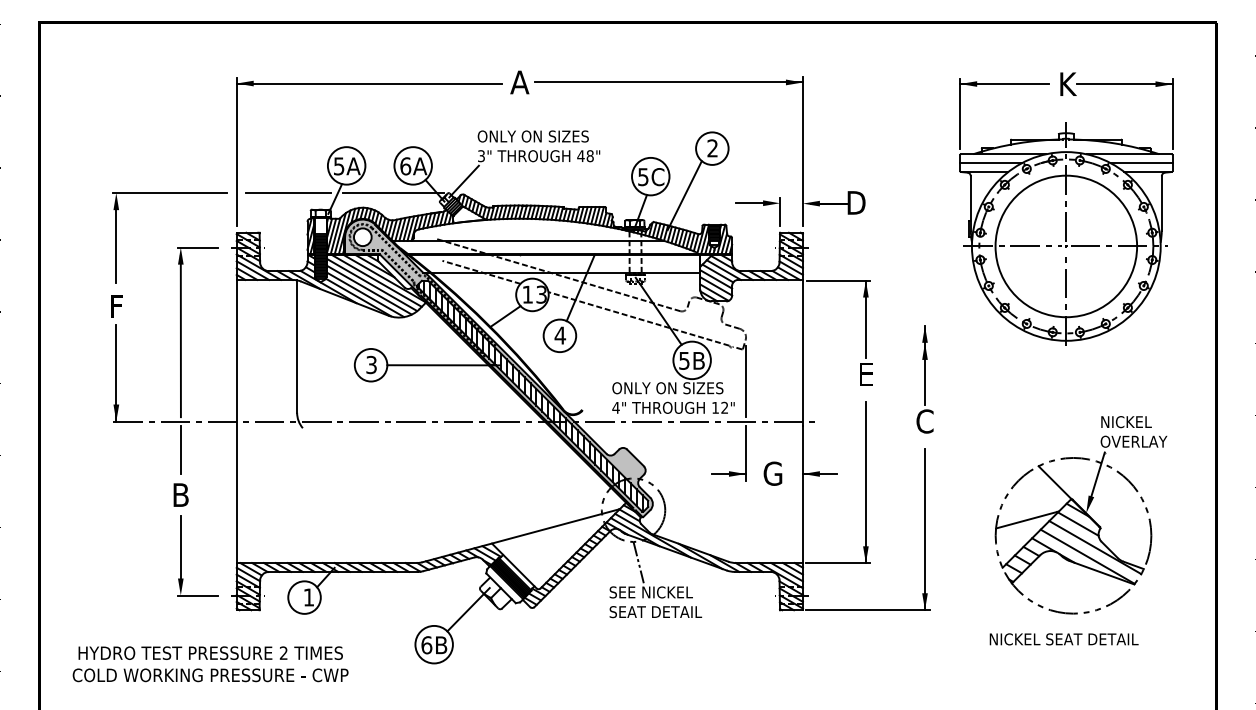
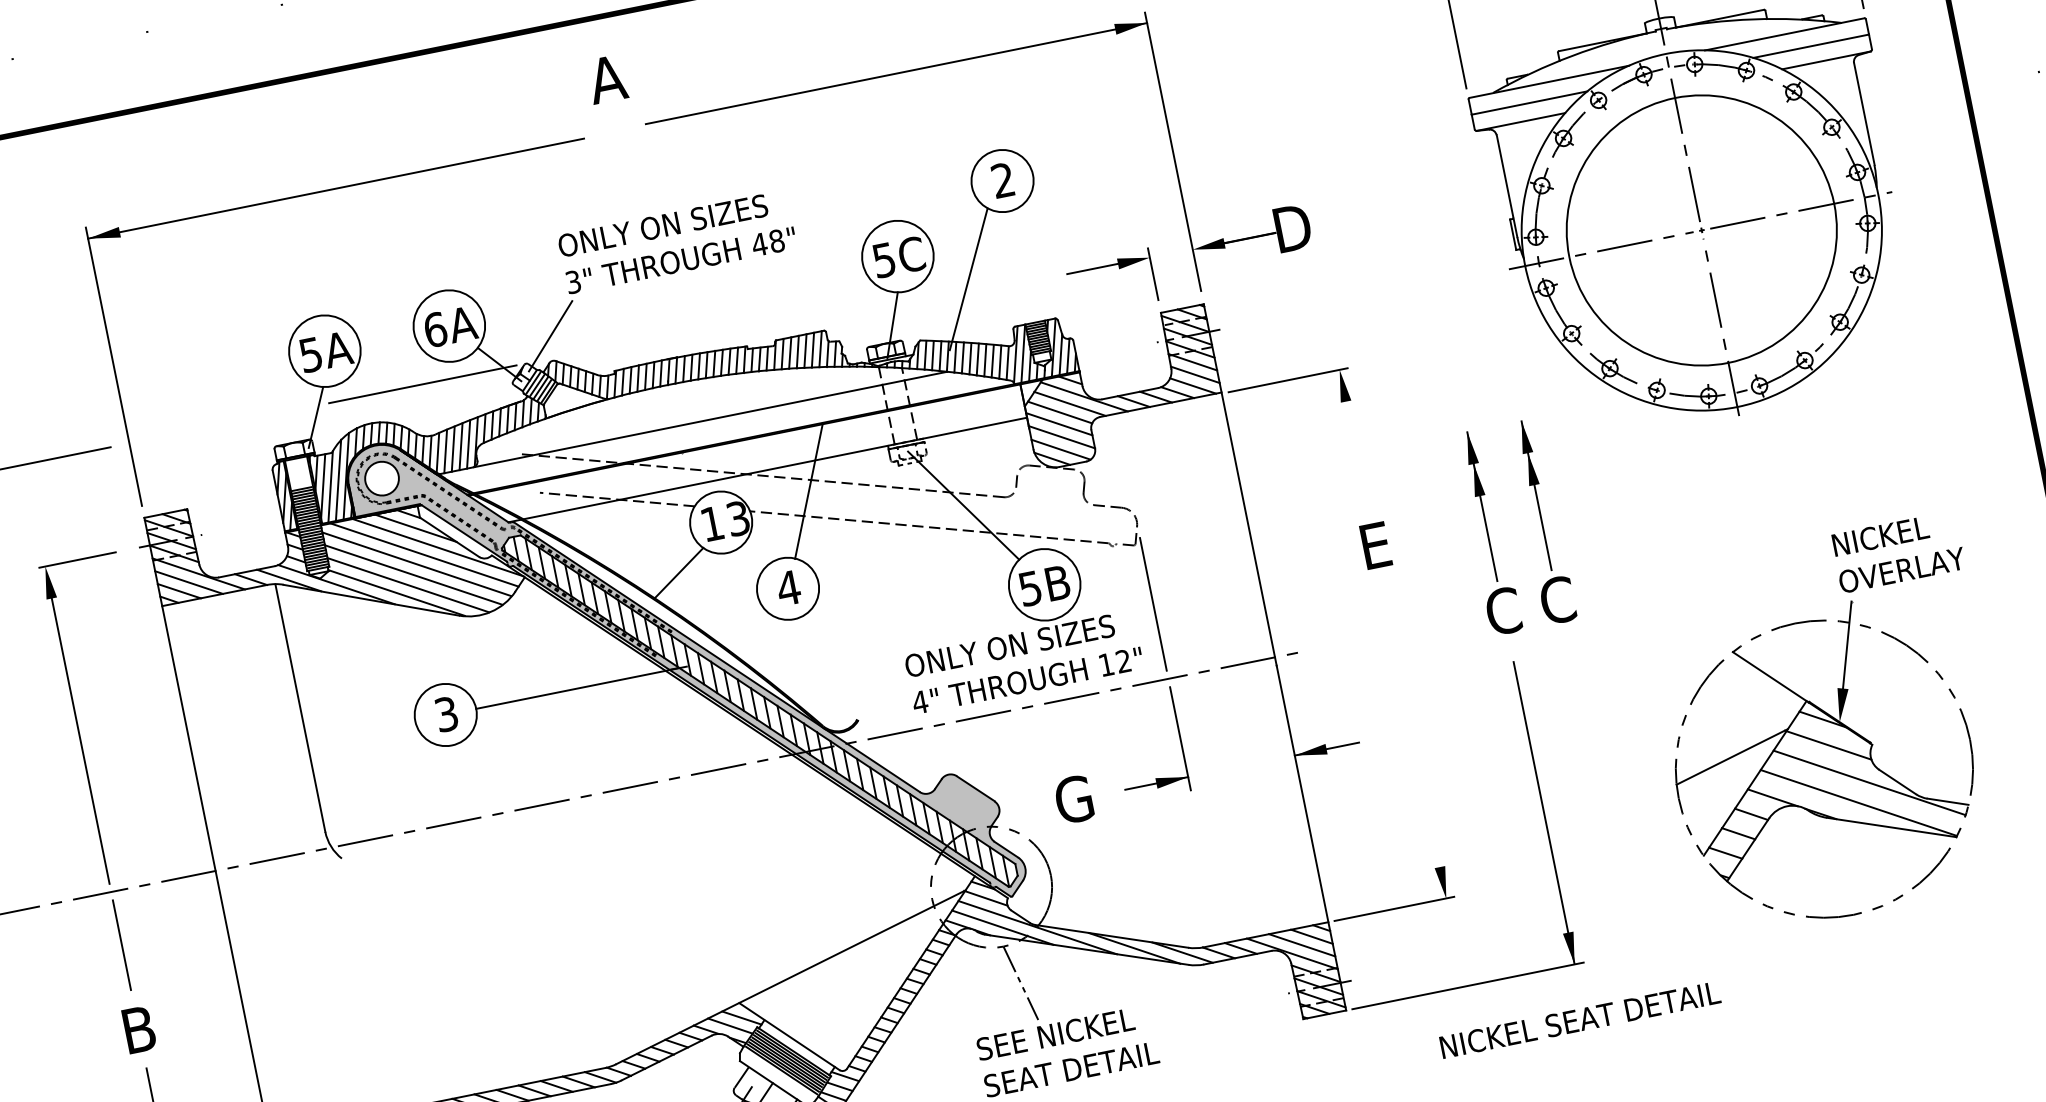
text: (519, 82) -> (606, 79), moved
line: (288, 193) -> (226, 424), removed
line: (865, 319) -> (1353, 442), removed
part: (953, 379) -> (1540, 521), added
text: (772, 473) -> (1073, 799), moved
line: (865, 482) -> (1415, 747), removed
text: (1063, 639) -> (1579, 1020), moved

